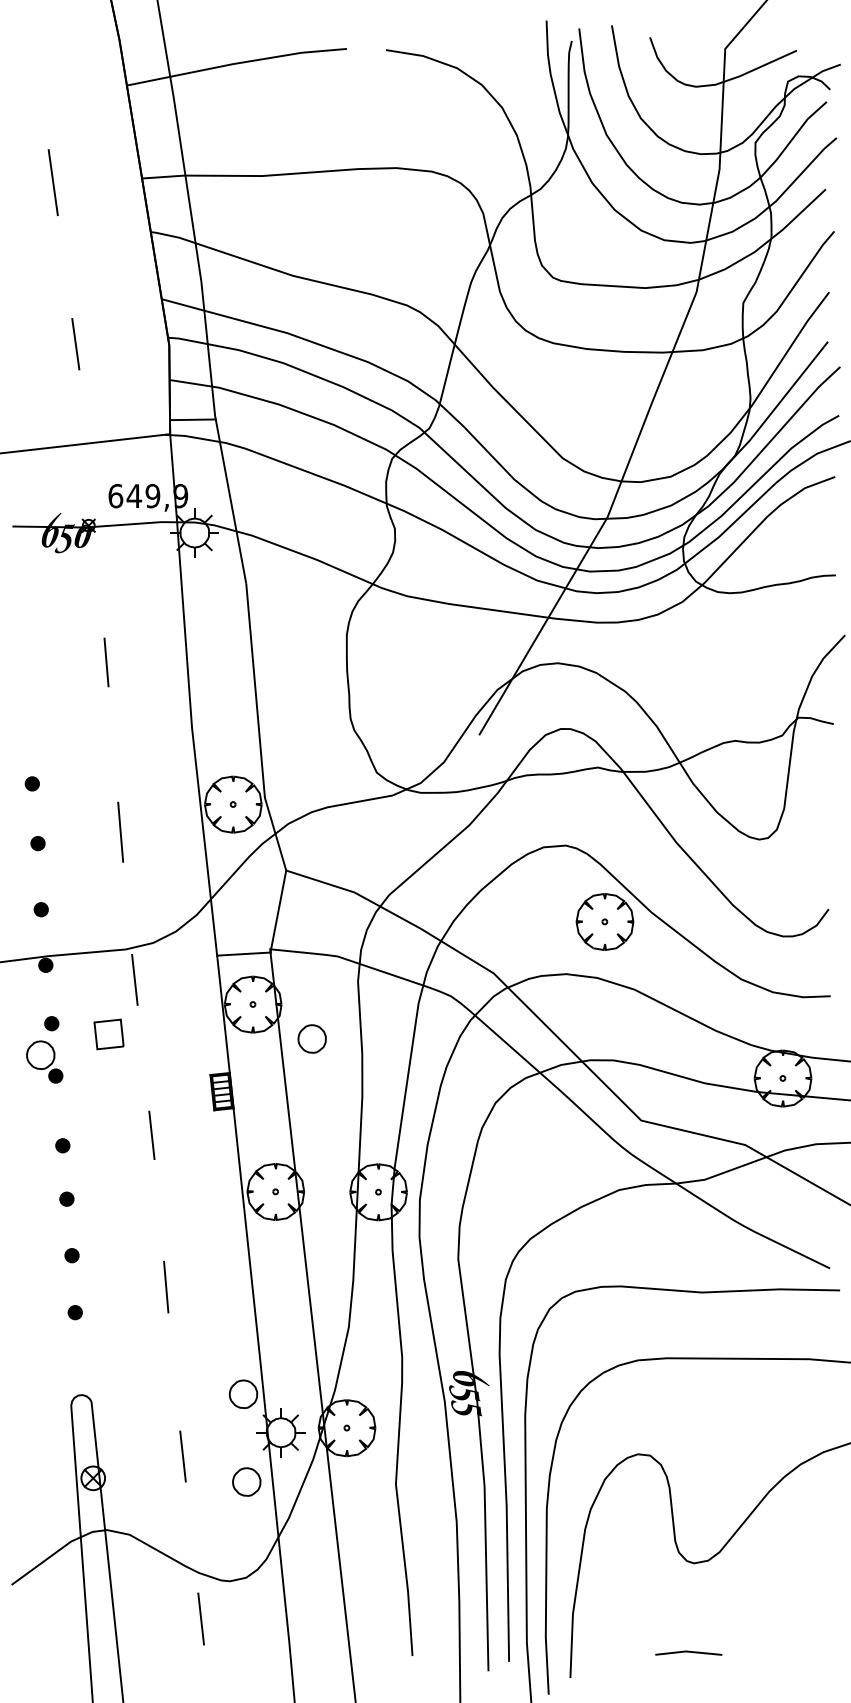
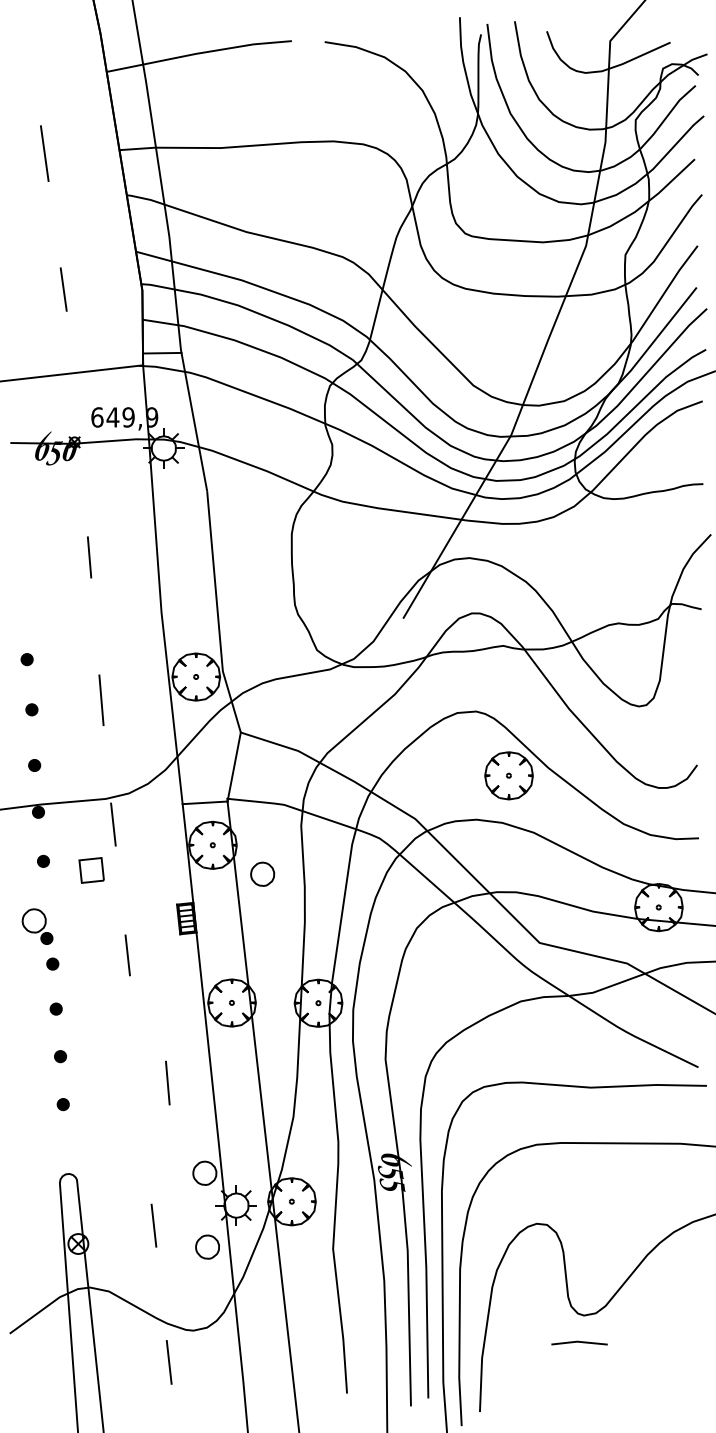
part: (44, 1061) -> (37, 926), moved
line: (165, 1286) -> (167, 1082), moved
line: (688, 1652) -> (579, 1342), moved

